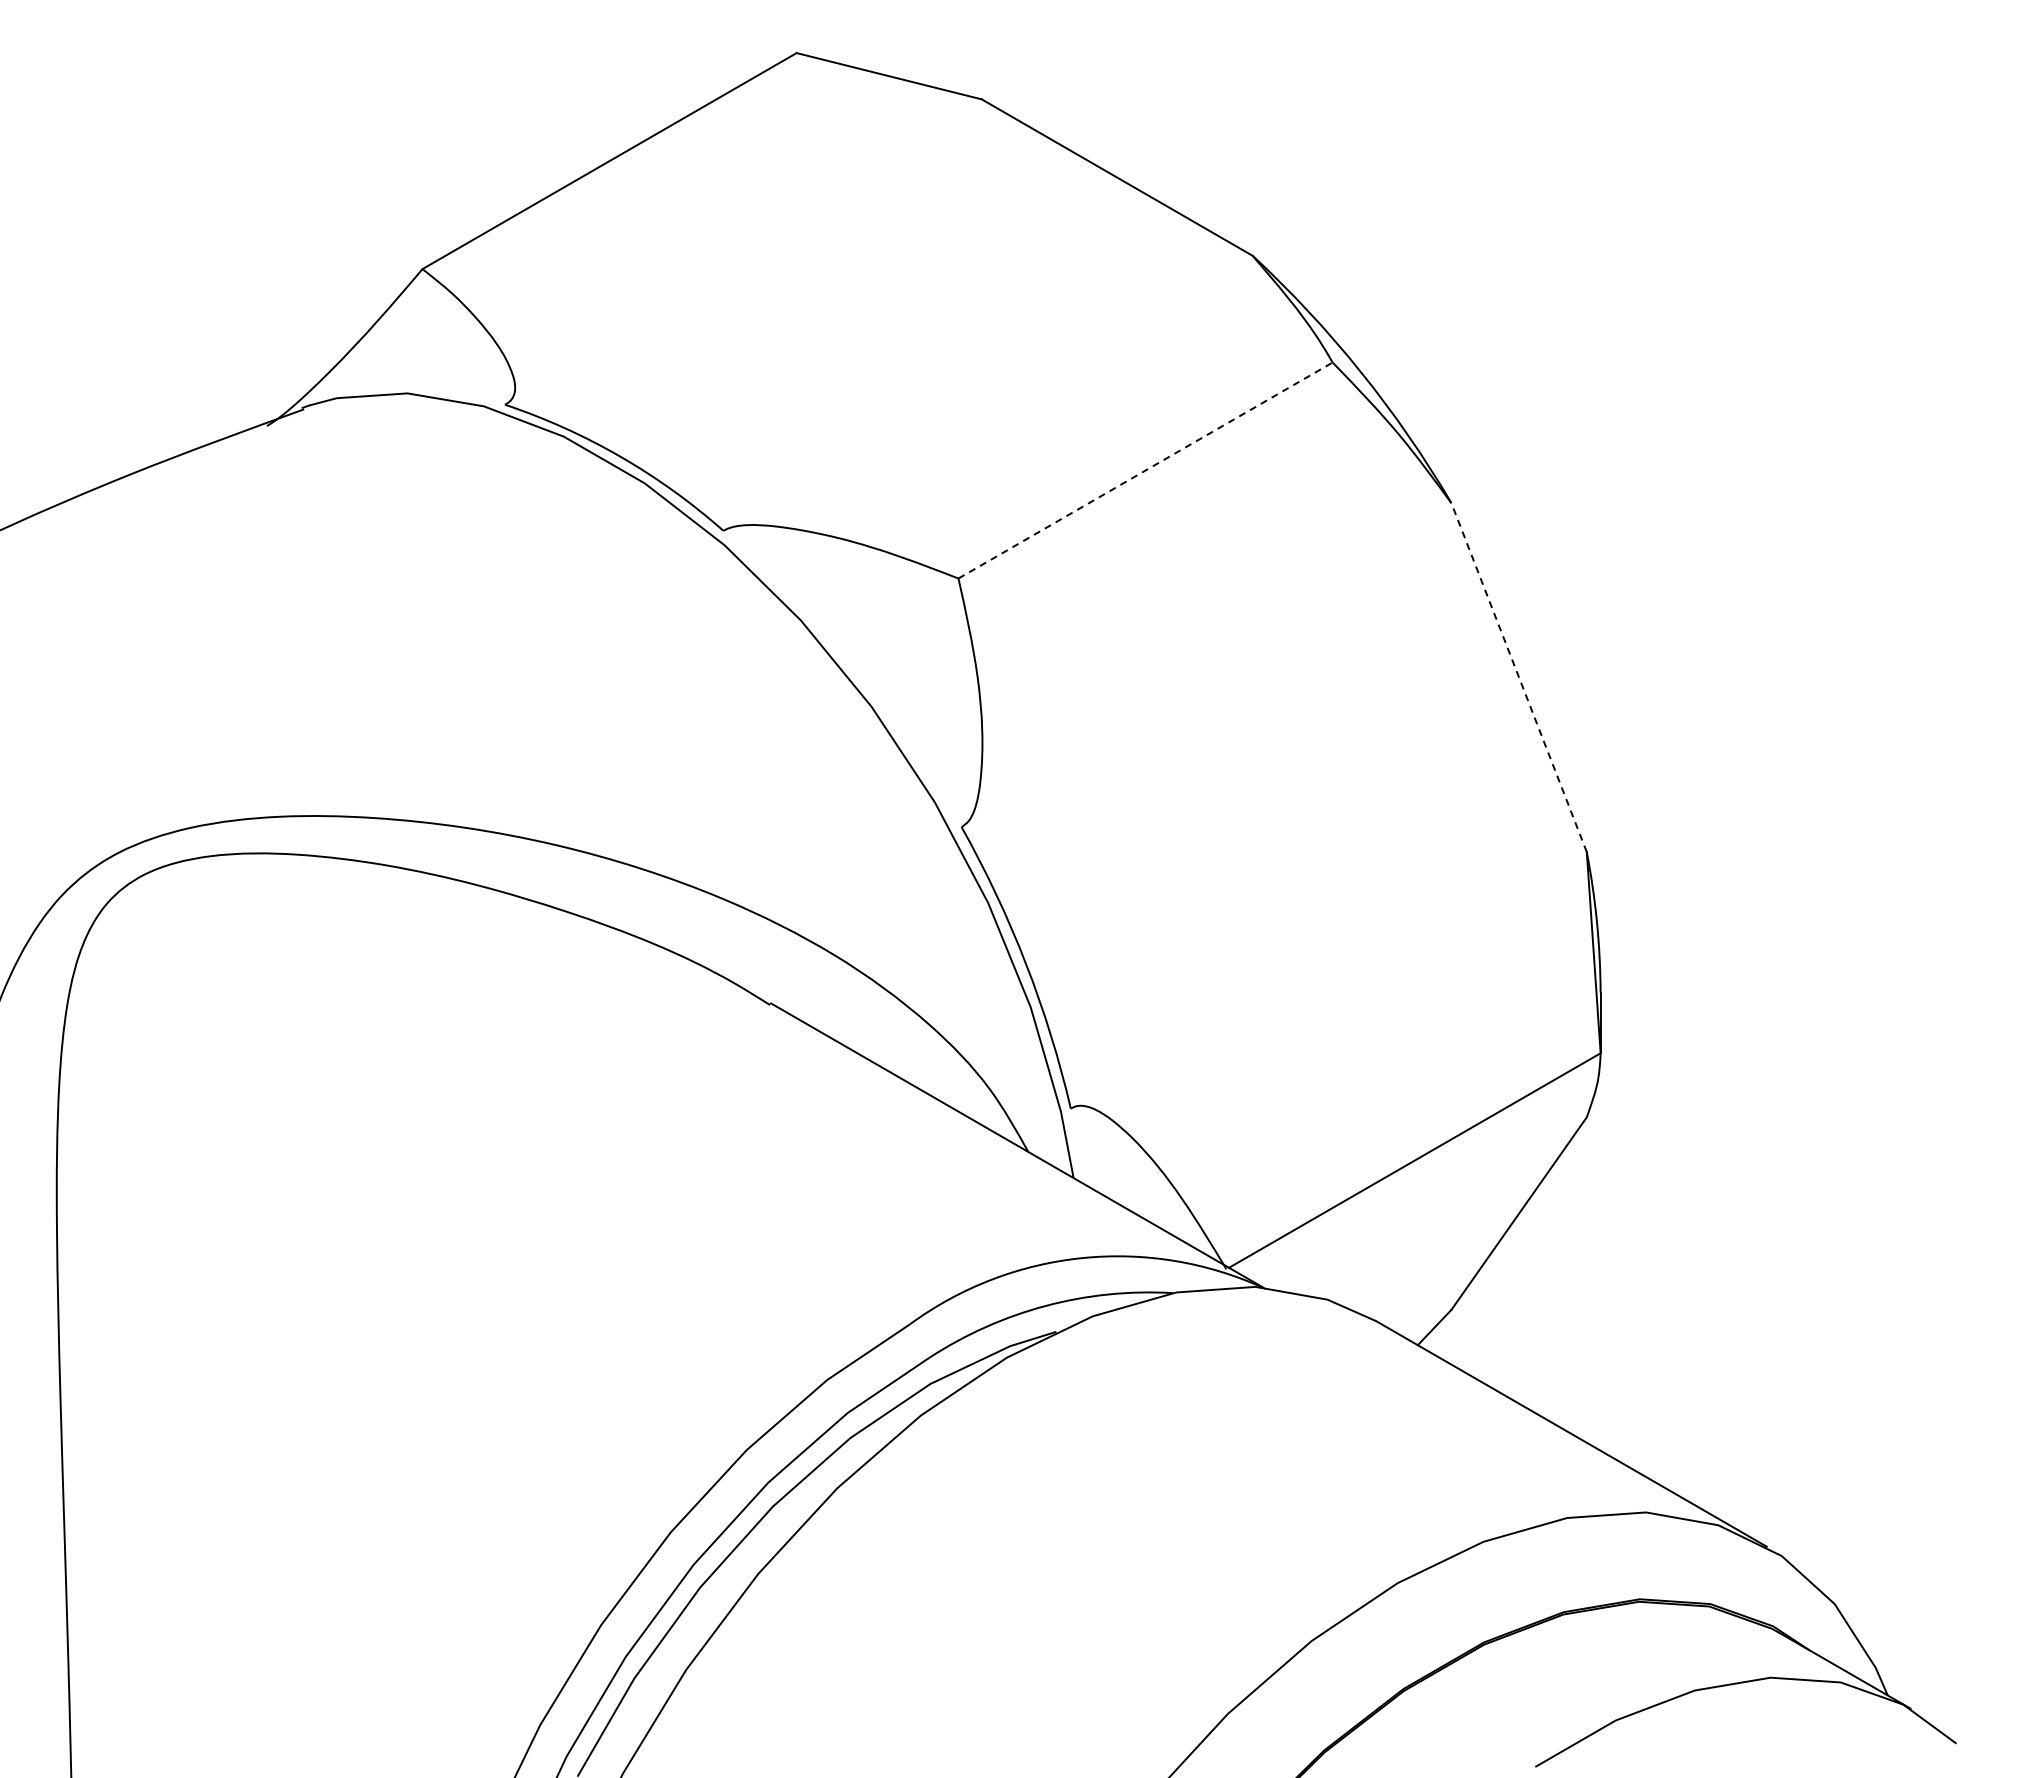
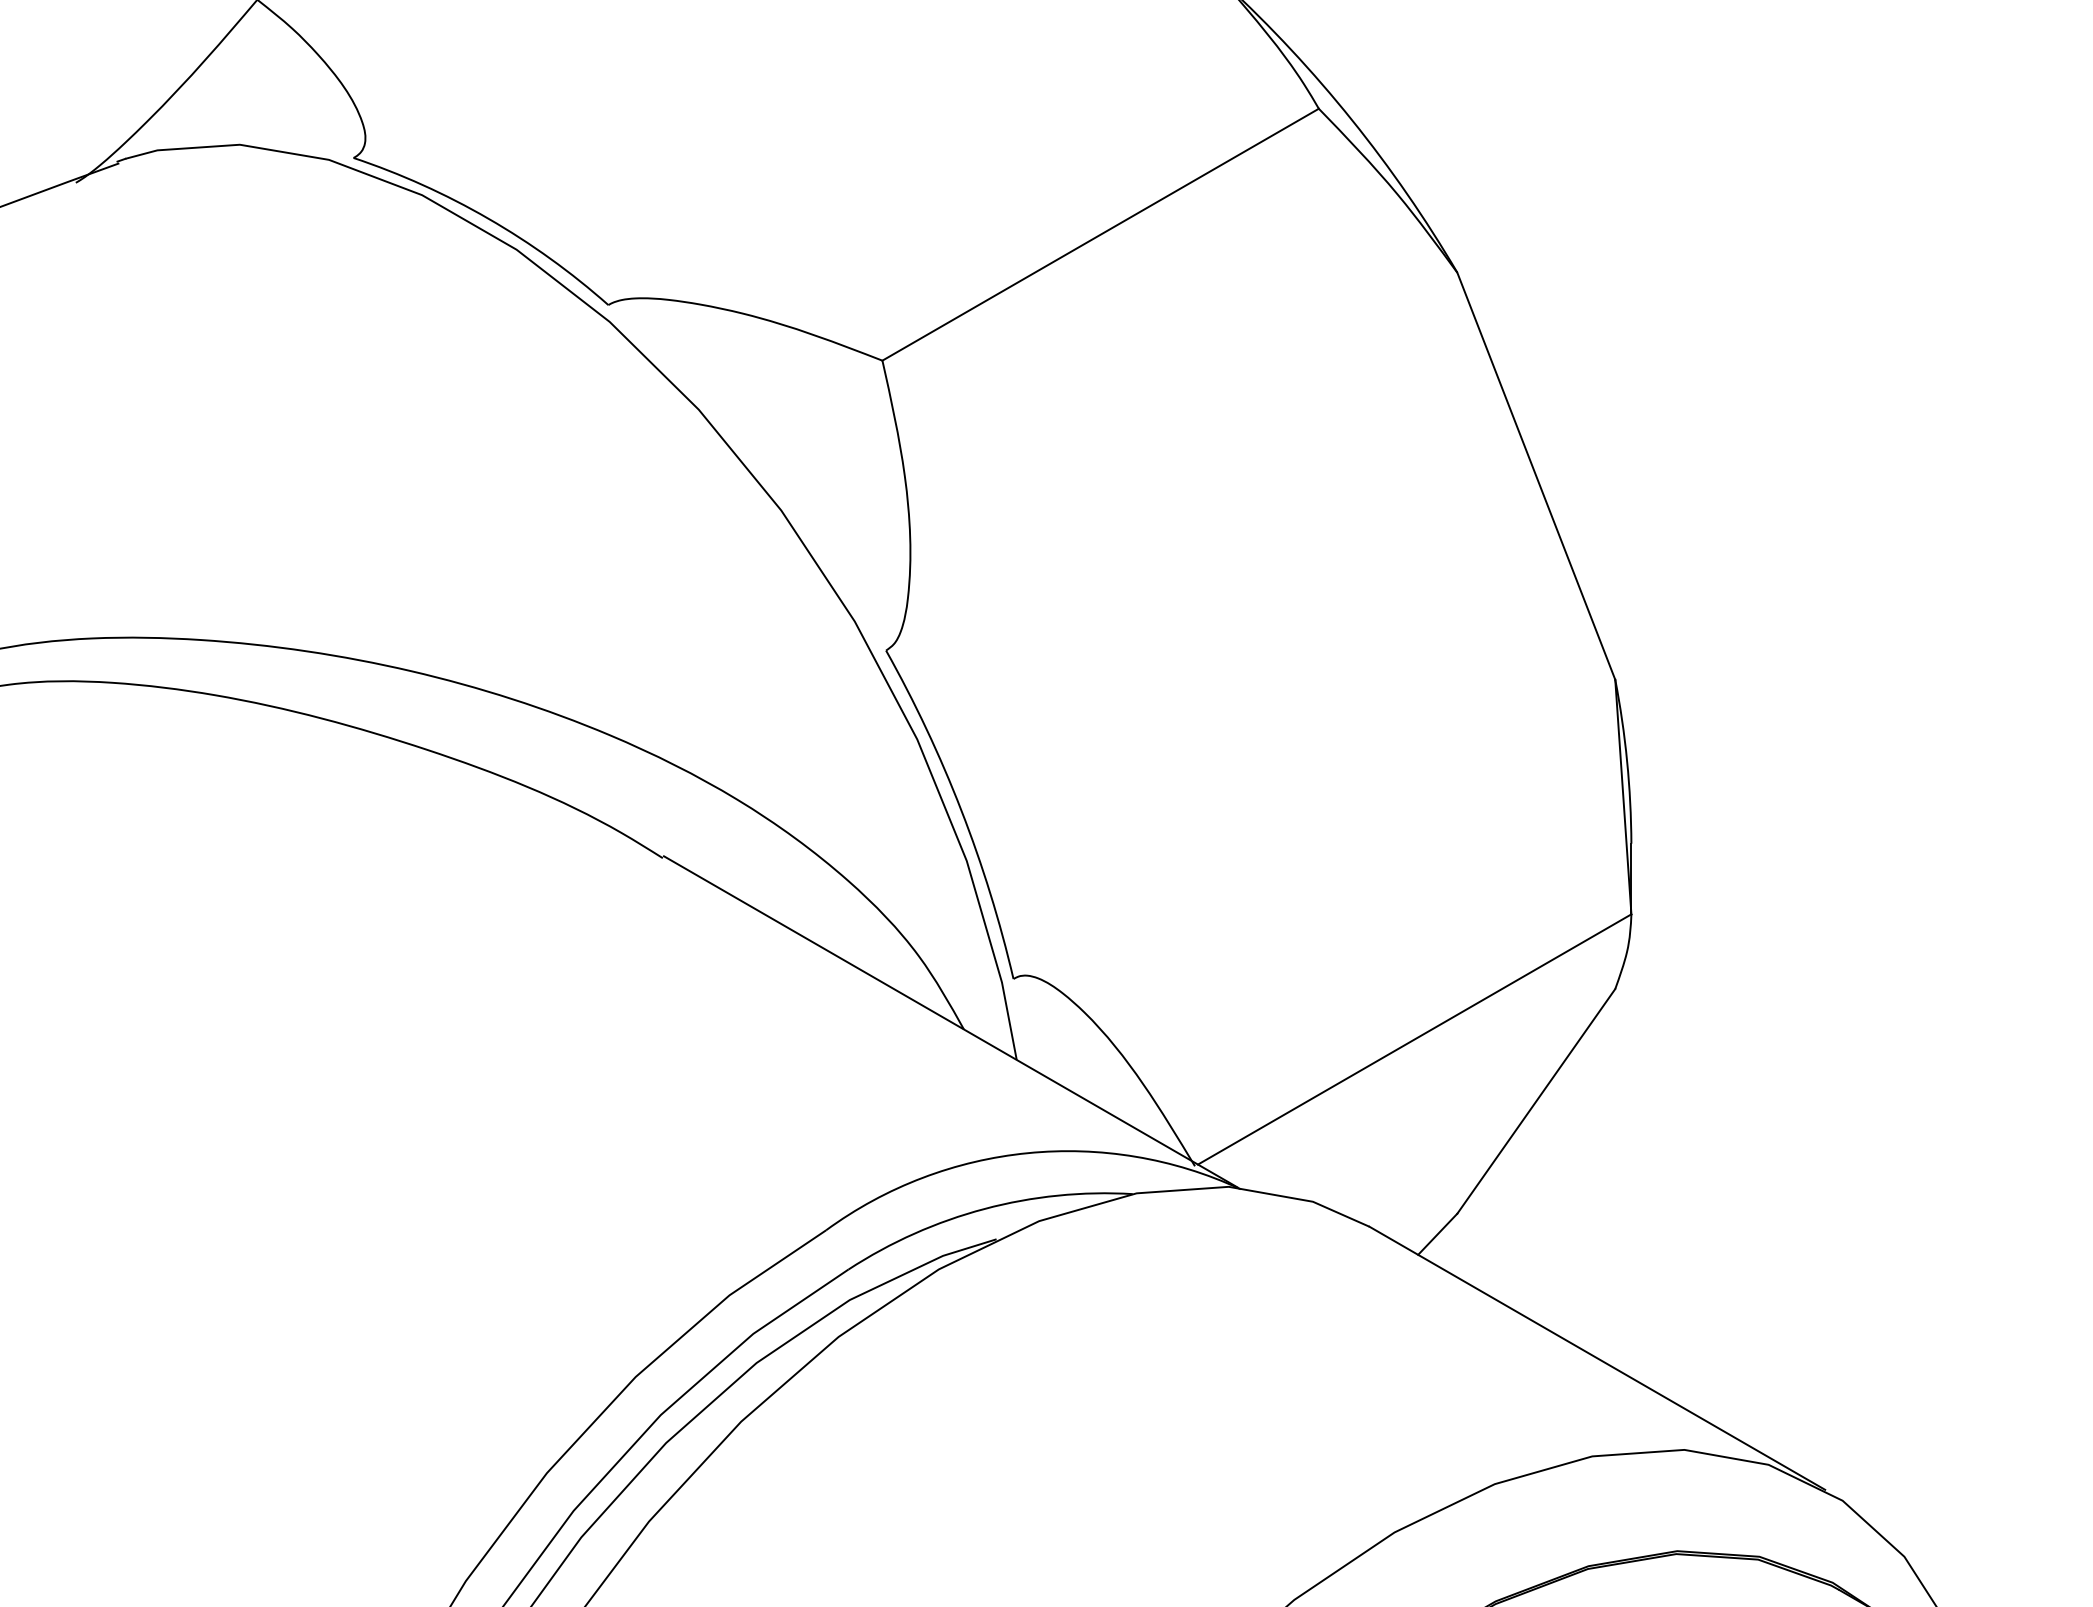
line: (1145, 470) -> (1100, 234), dashed -> solid
line: (1518, 677) -> (1535, 476), dashed -> solid

